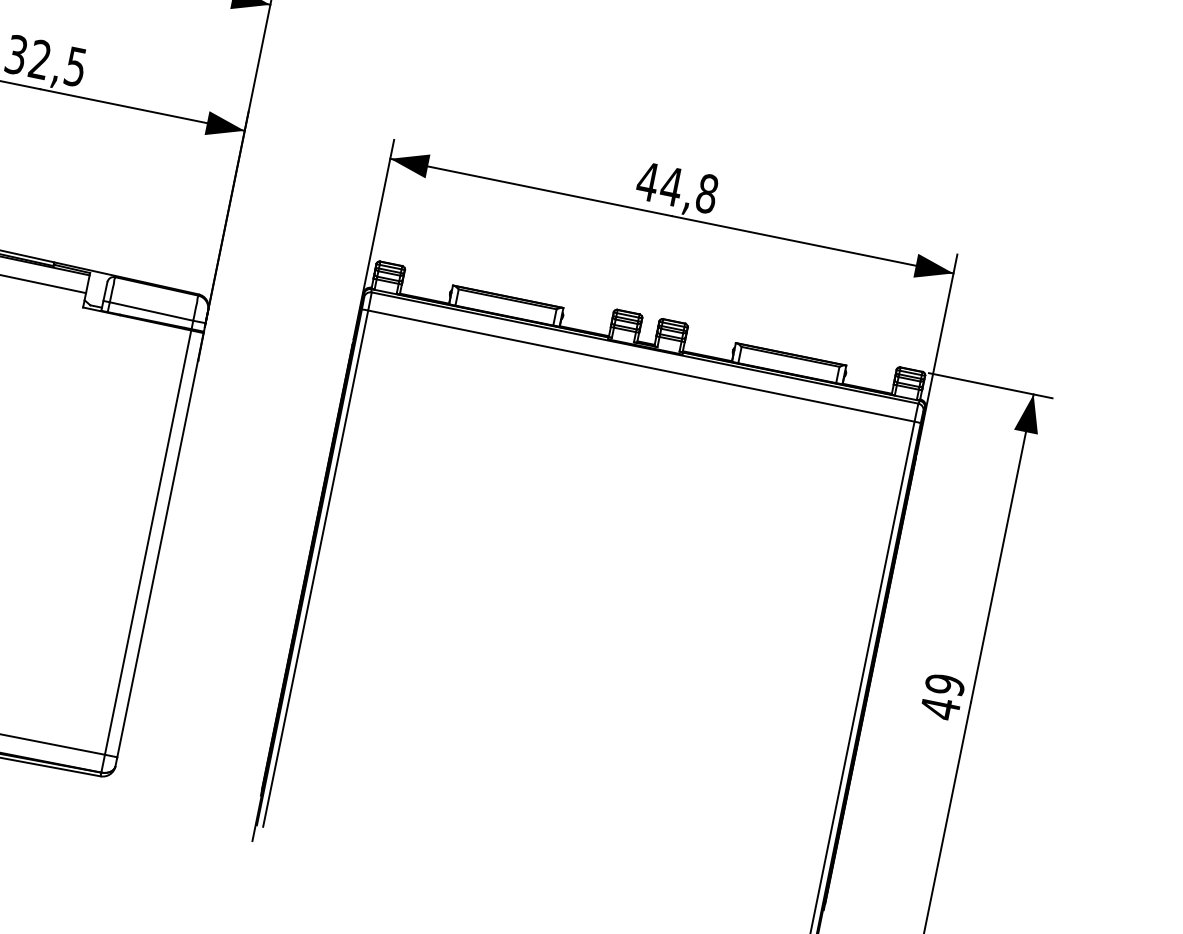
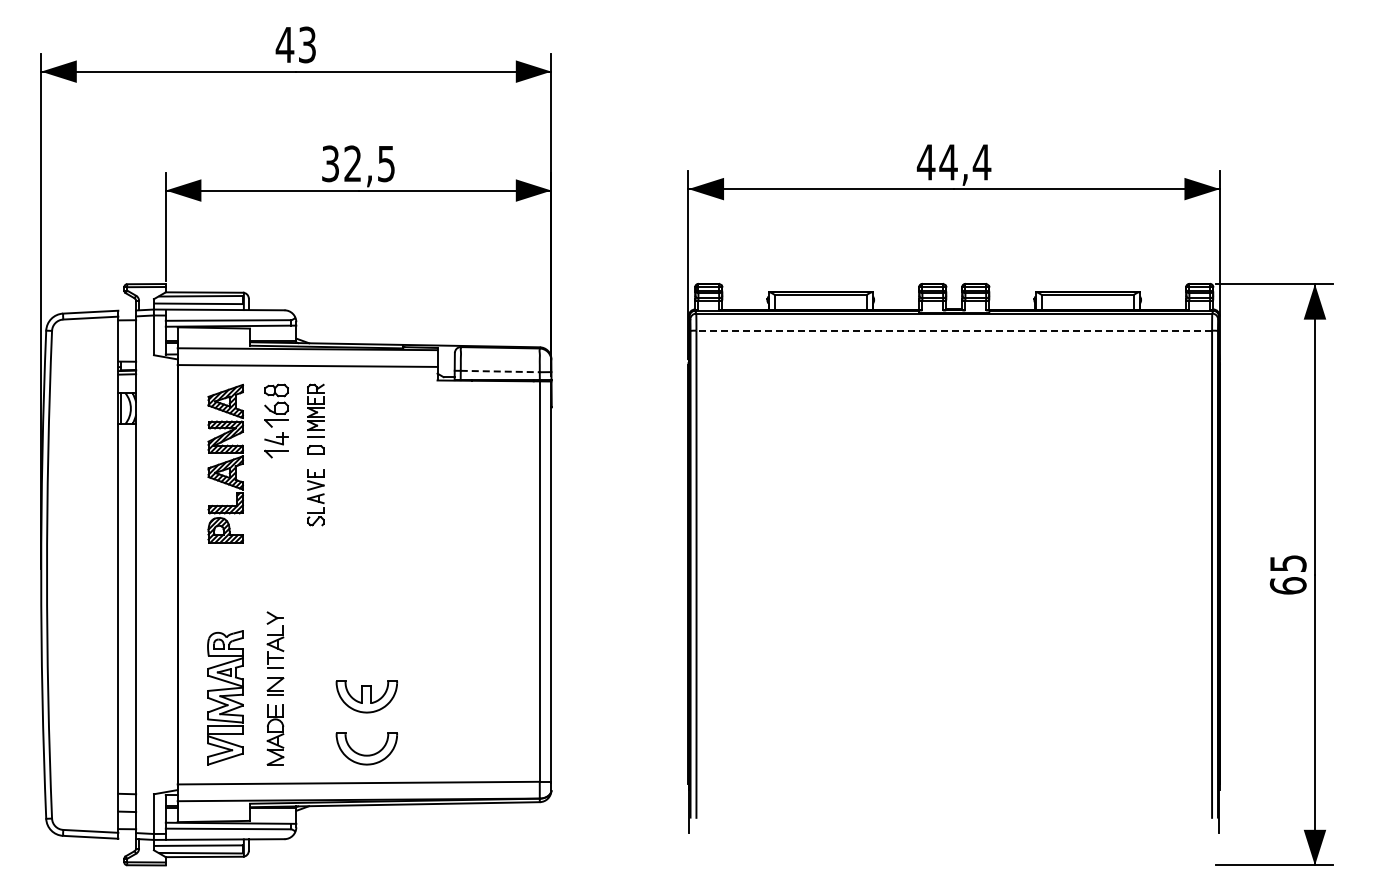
text: (706, 193) -> (981, 162), 44,8 -> 44,4
line: (151, 311) -> (500, 371), solid -> dashed
line: (641, 365) -> (954, 330), solid -> dashed
text: (941, 696) -> (1287, 574), 49 -> 65

